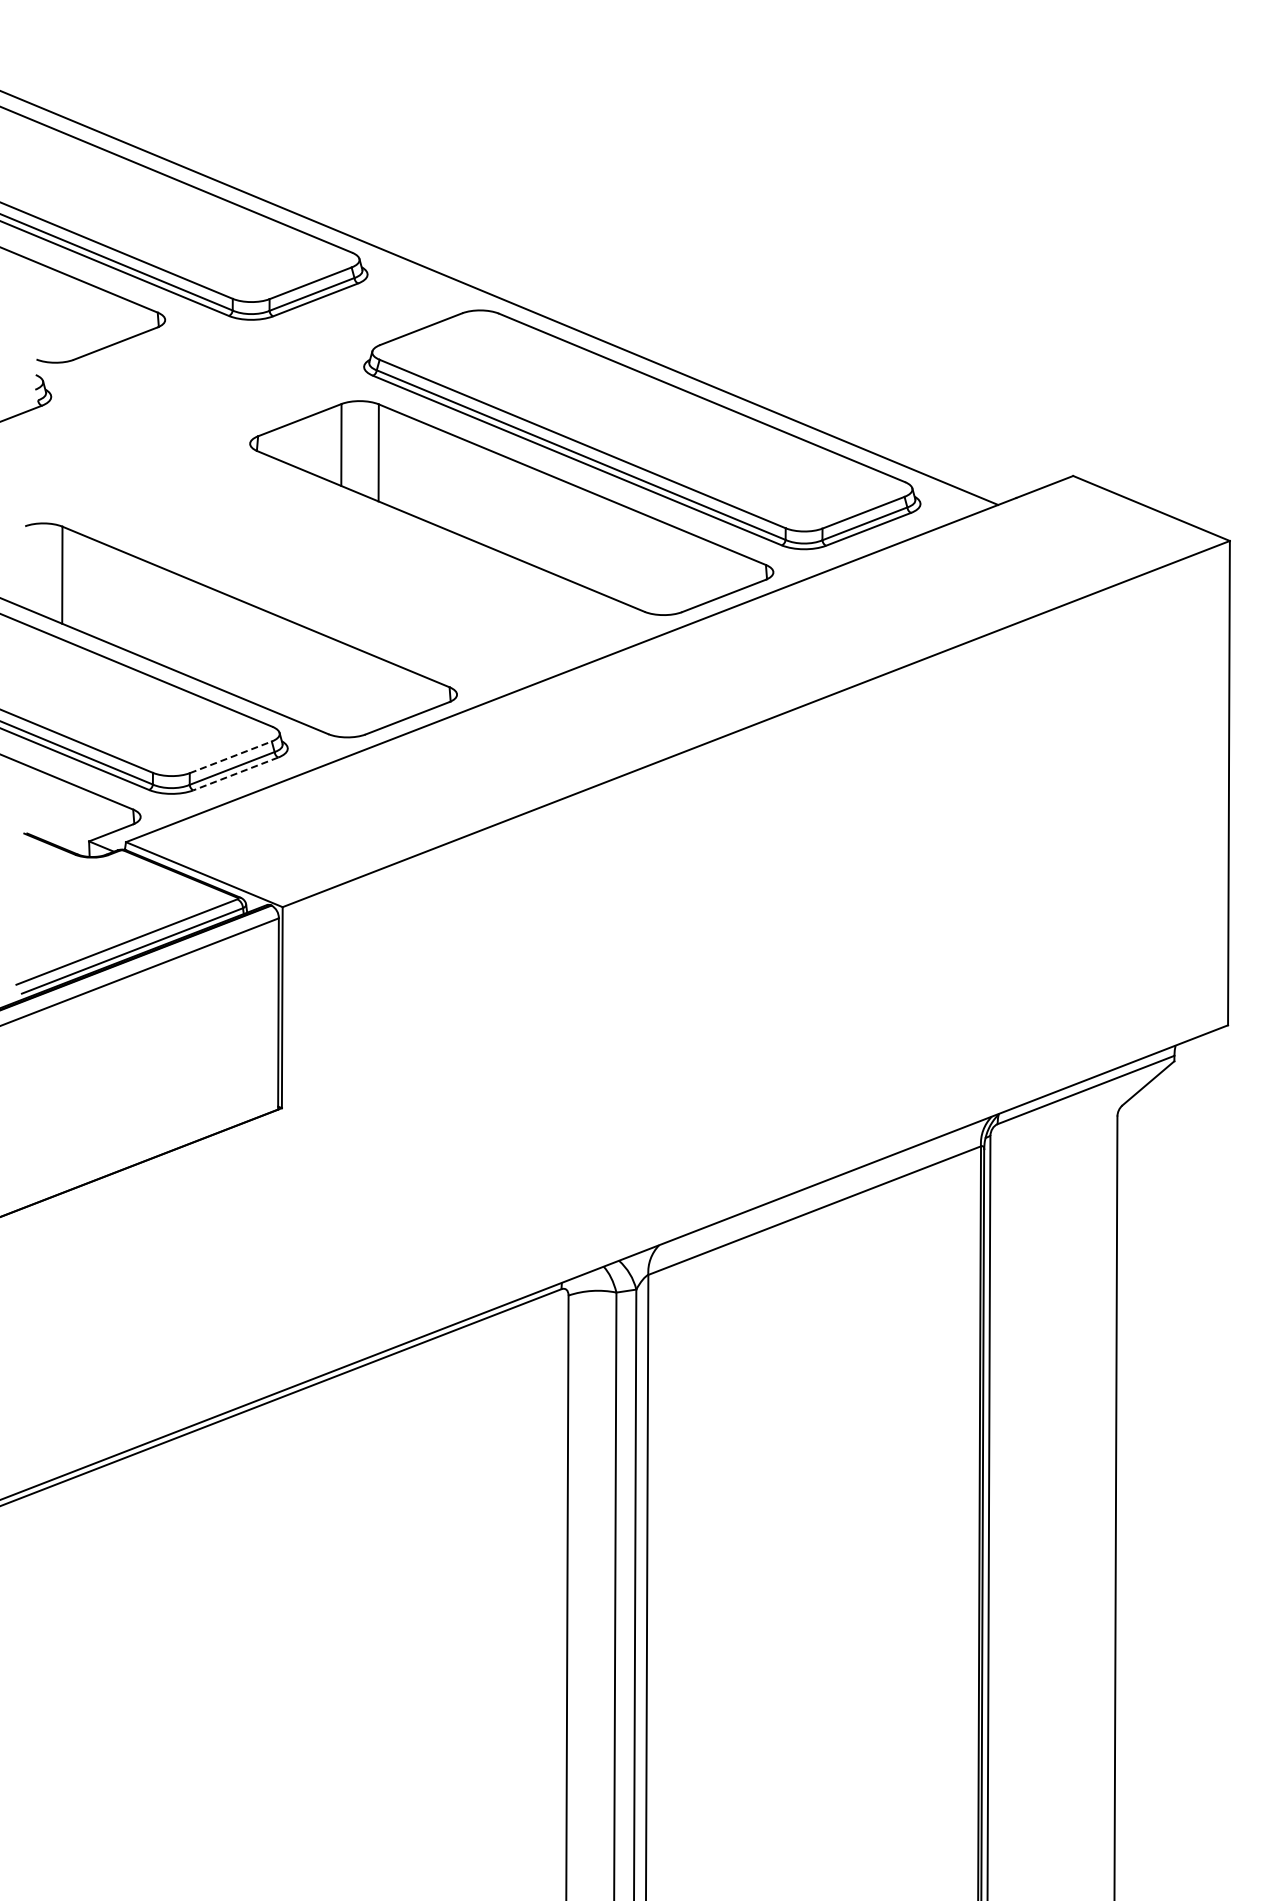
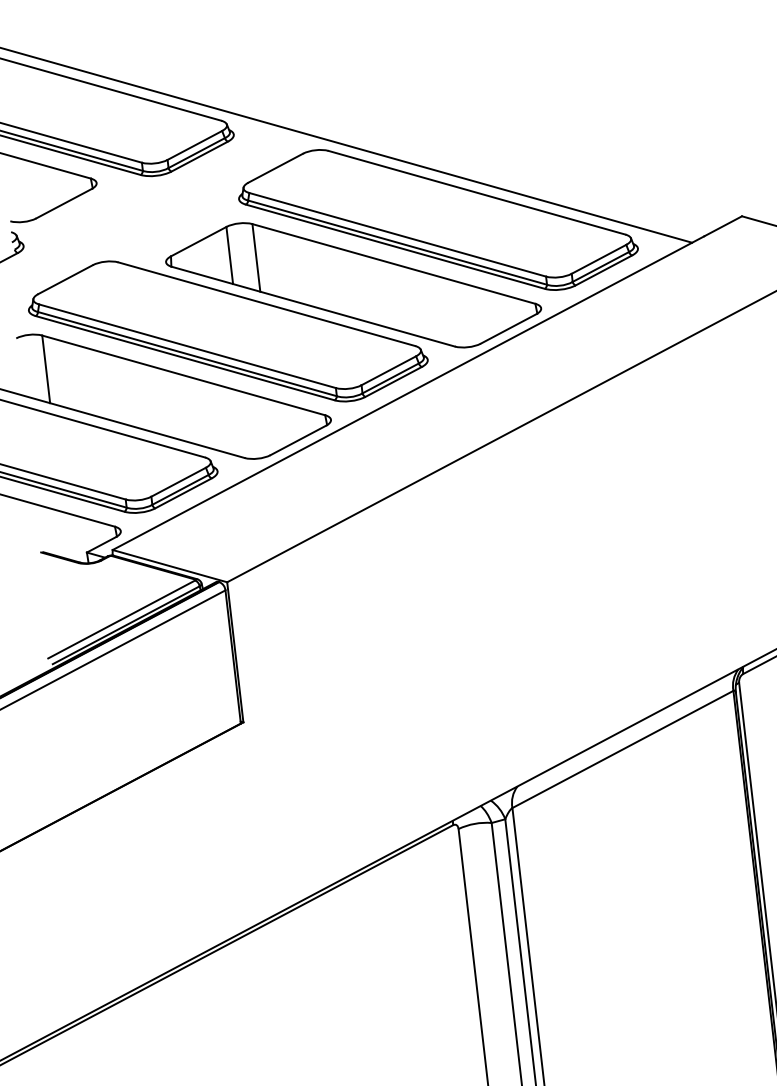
part: (325, 551) -> (227, 331), added
line: (230, 757) -> (178, 482), dashed -> solid
line: (235, 773) -> (183, 493), dashed -> solid

